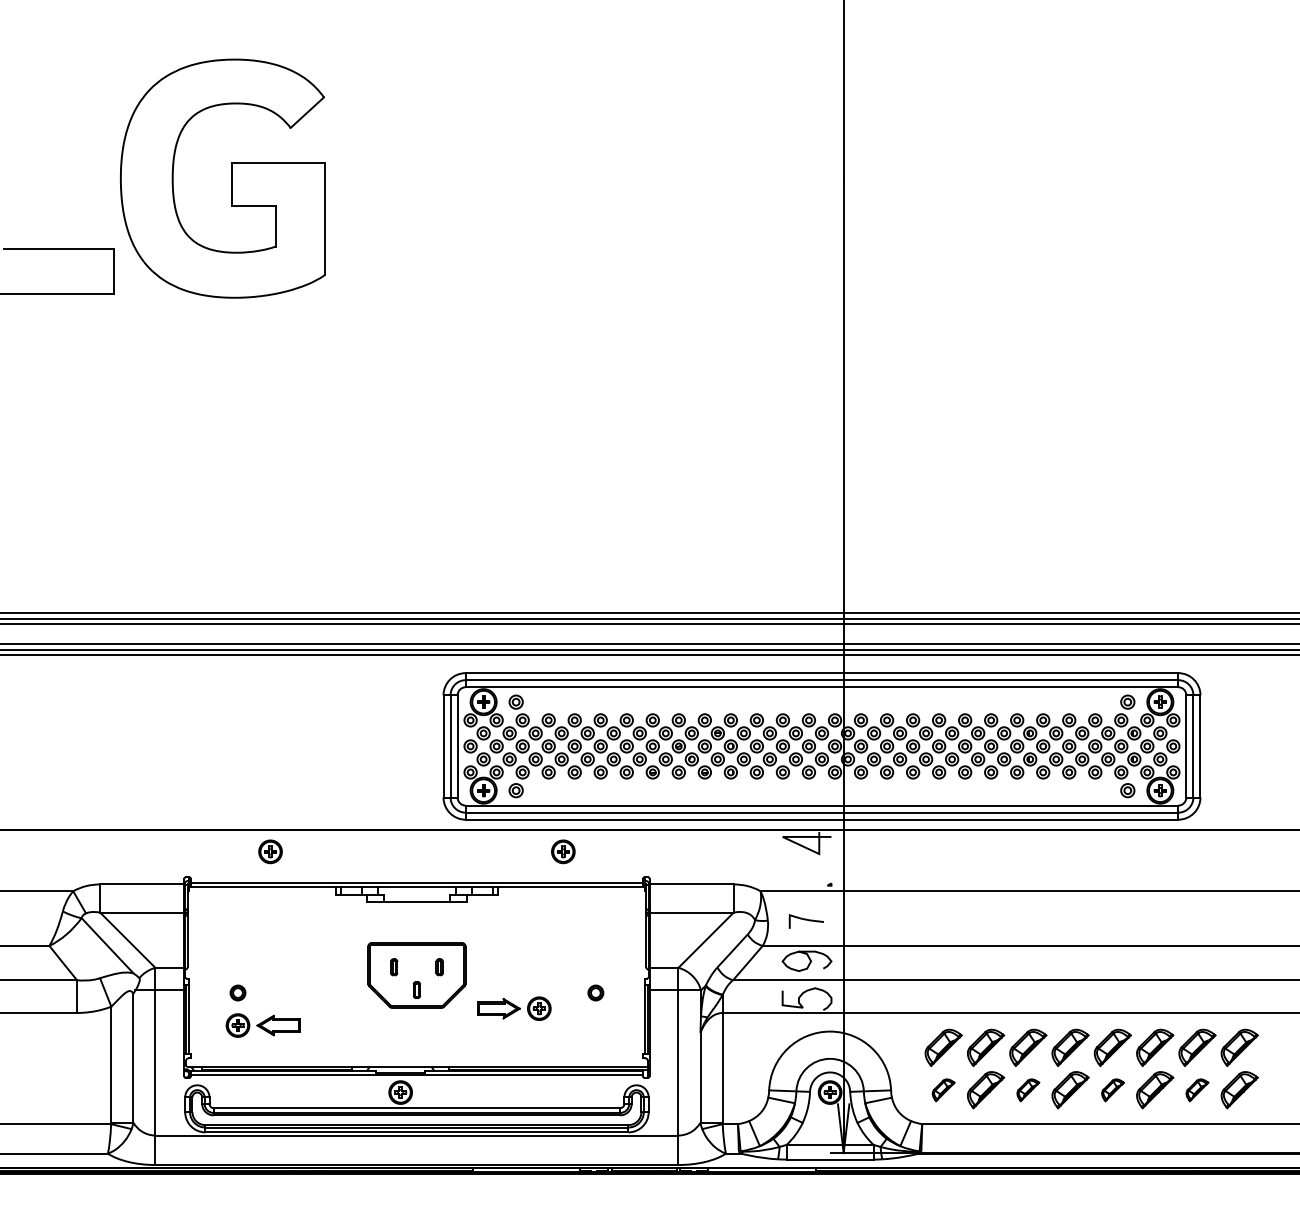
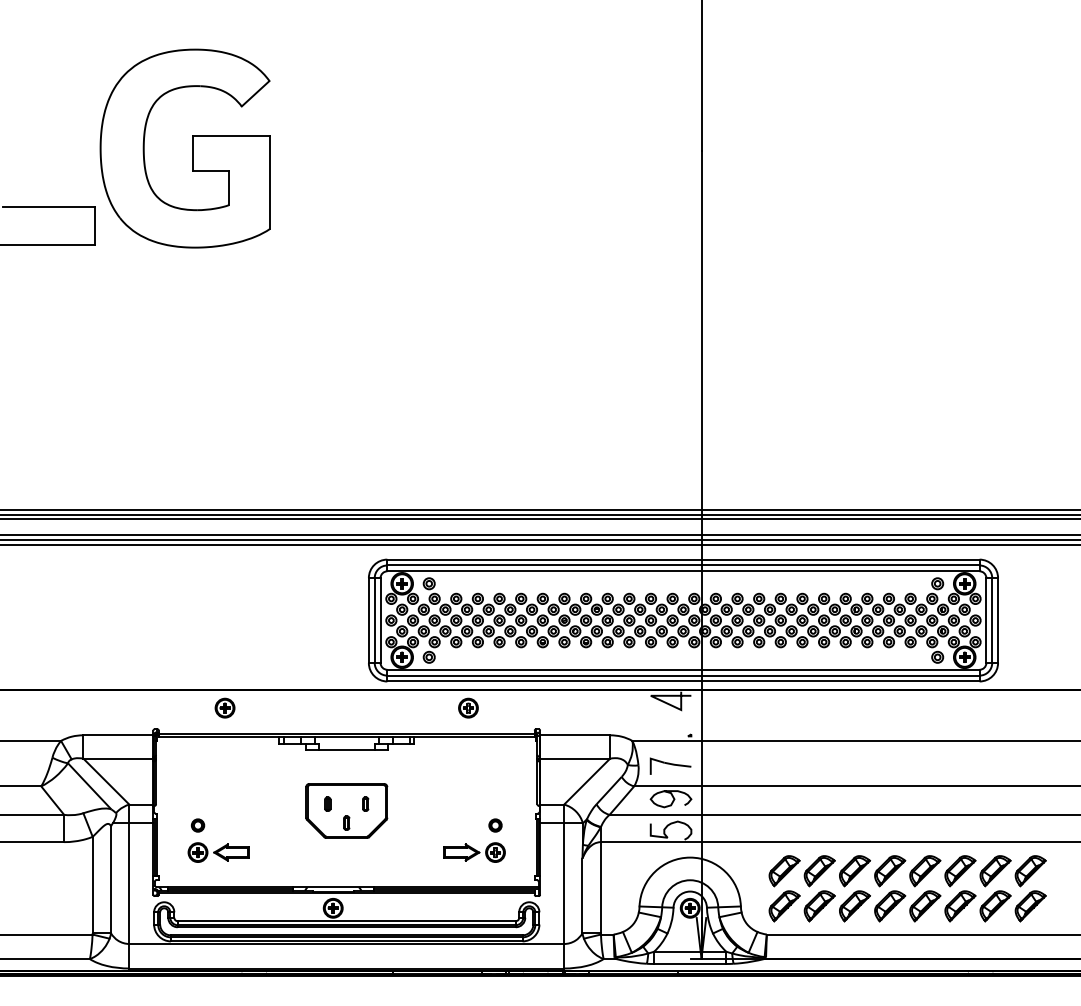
part: (806, 920) -> (670, 765), size x1.43
part: (514, 1008) -> (474, 852), moved
part: (943, 1090) -> (784, 906), size x1.67
part: (1027, 1090) -> (854, 906), size x1.67
part: (1113, 1090) -> (925, 906), size x1.67
part: (1197, 1090) -> (995, 906), size x1.67

